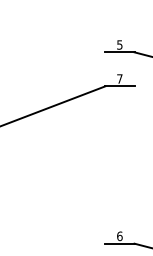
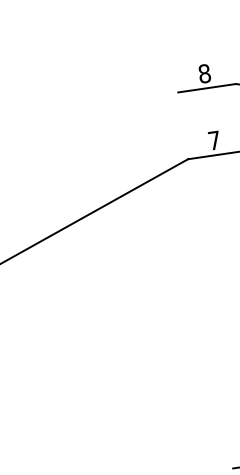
text: (119, 44) -> (203, 72), 5 -> 8

